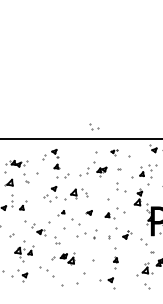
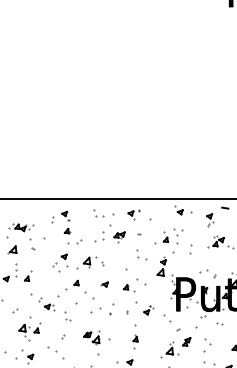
part: (94, 126) -> (98, 213), moved
part: (113, 152) -> (133, 214), size x1.67
part: (61, 212) -> (72, 284), size x1.67
part: (67, 258) -> (91, 337), moved

